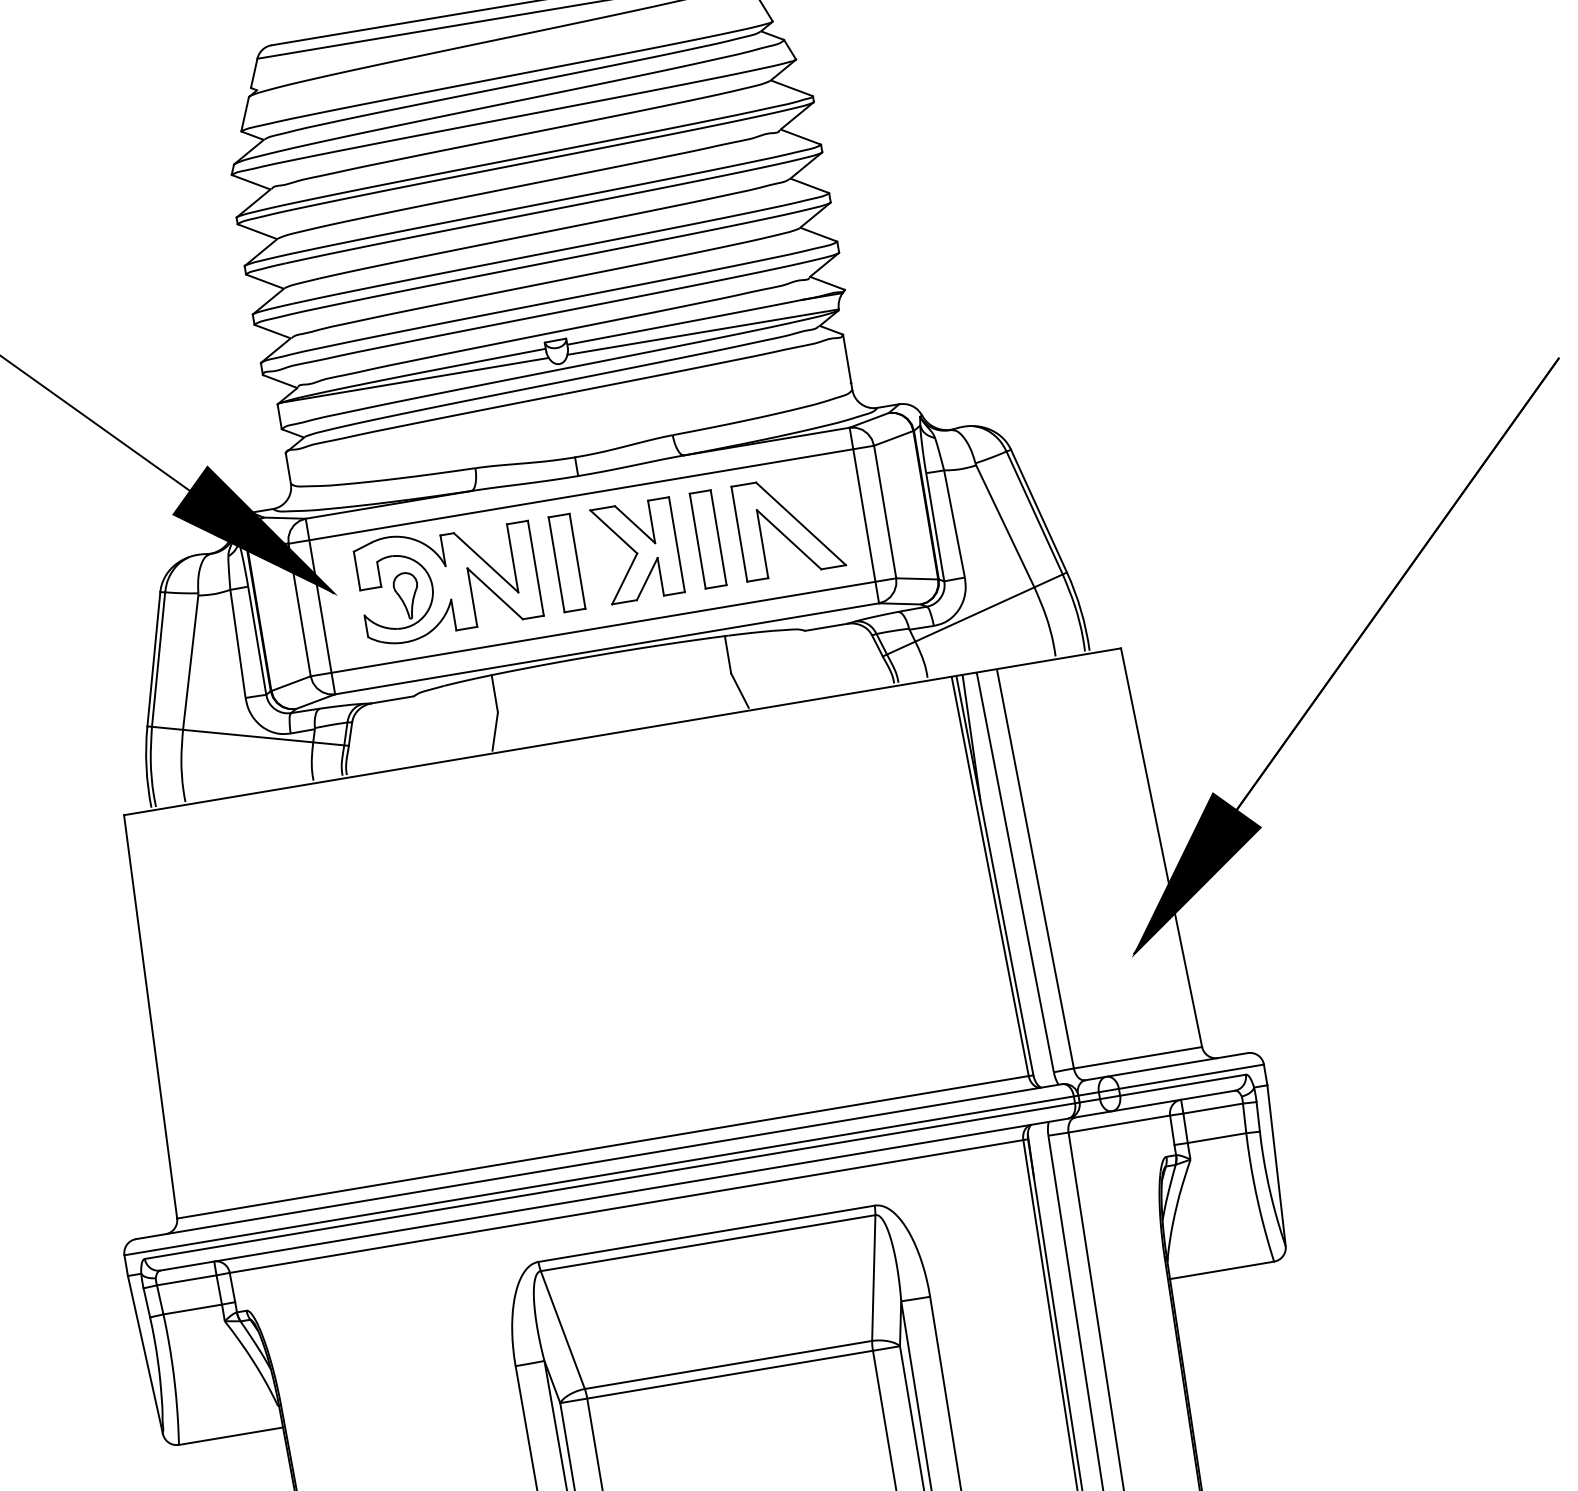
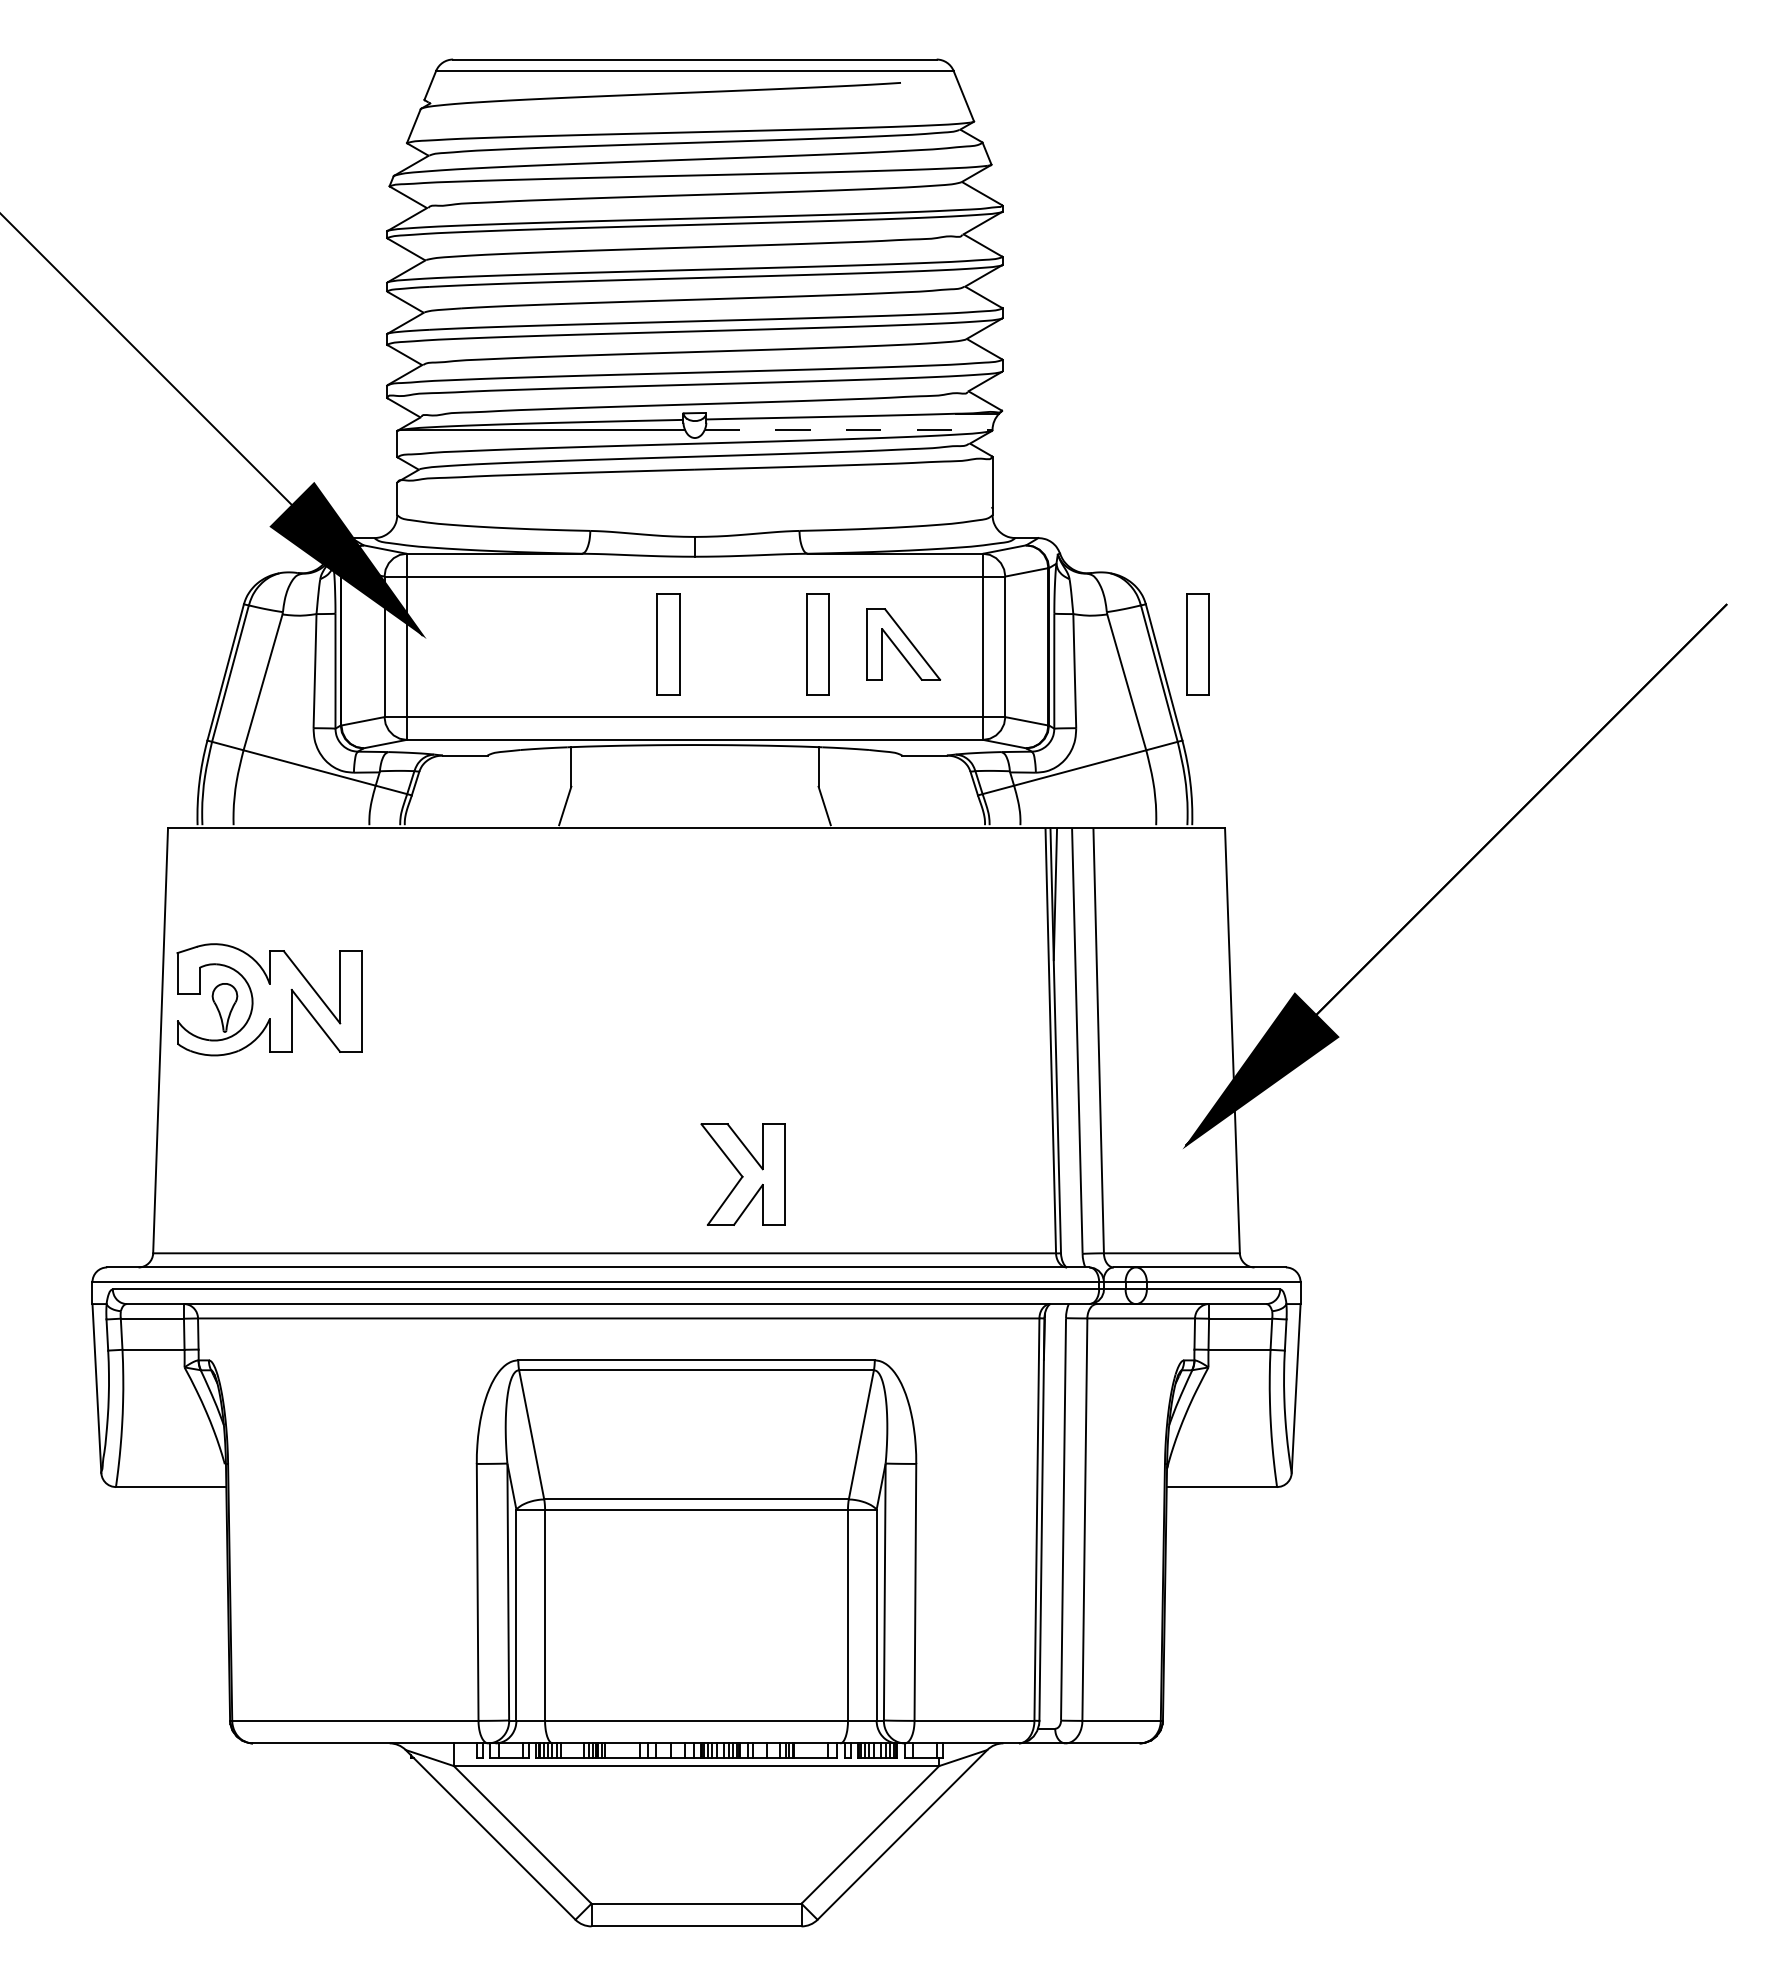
line: (702, 331) -> (848, 429), solid -> dashed
part: (1066, 479) -> (1197, 644), added
part: (788, 525) -> (903, 644), size x0.7
part: (636, 551) -> (742, 1174), moved
part: (447, 580) -> (269, 999), moved

